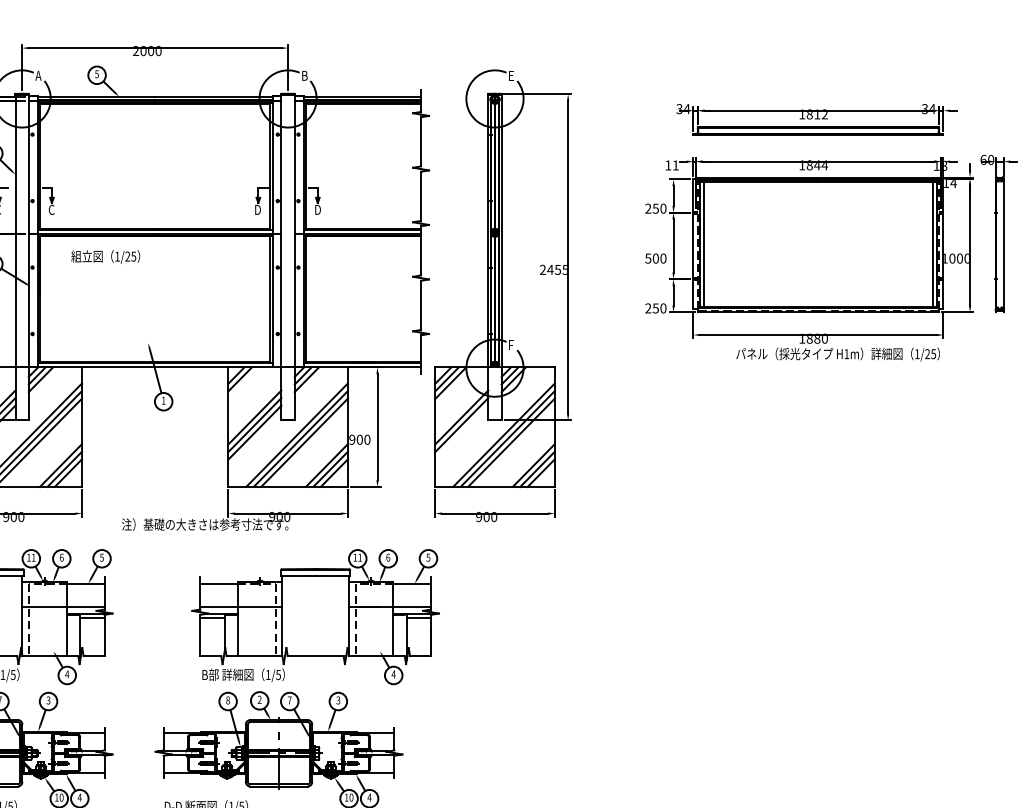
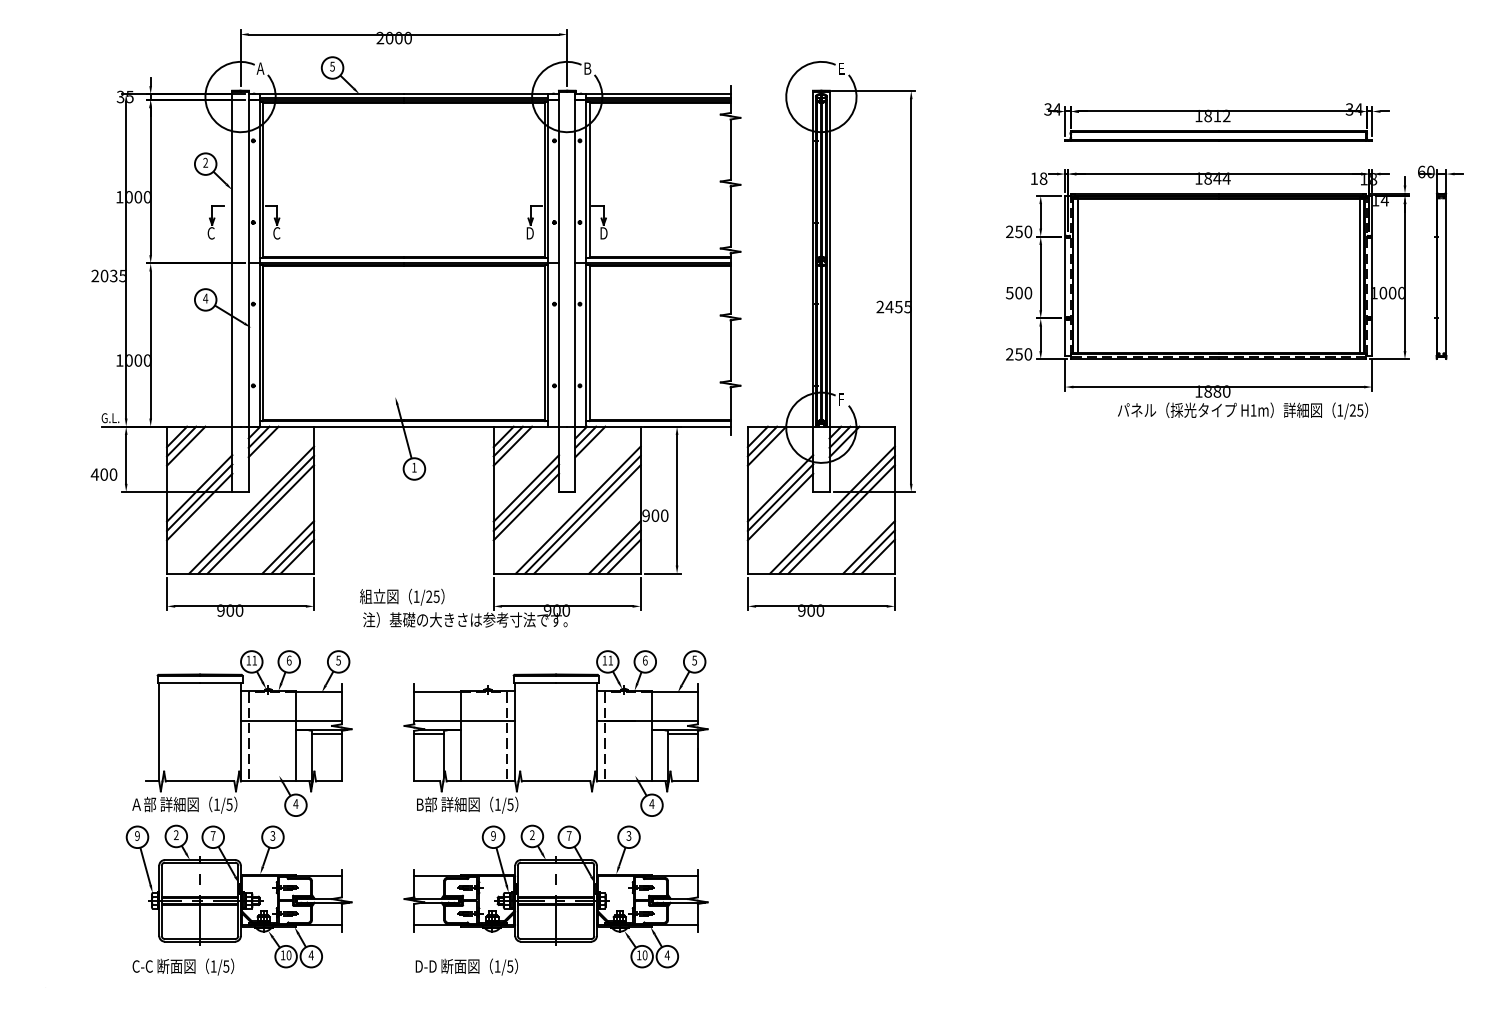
text: (675, 165) -> (1043, 178), 11 -> 18
text: (105, 256) -> (402, 596), moved
line: (243, 382) -> (512, 445), added
line: (461, 432) -> (780, 506), added
part: (315, 617) -> (555, 733), moved
text: (228, 700) -> (493, 835), 8 -> 9

